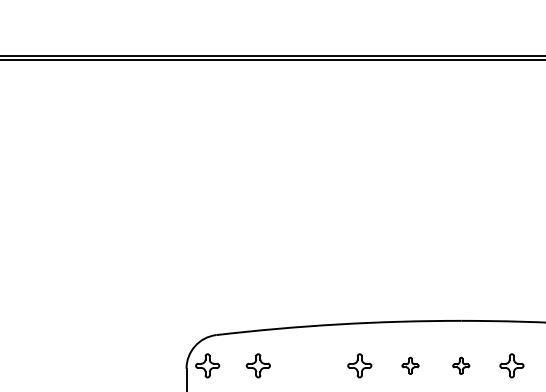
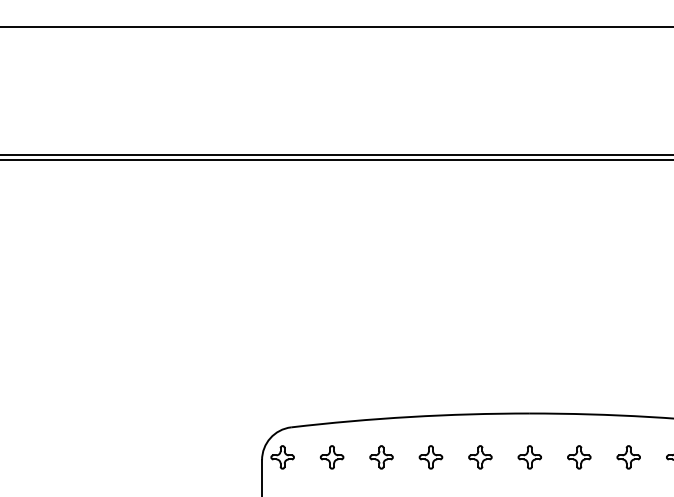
part: (309, 365) -> (381, 457), added
part: (410, 365) -> (480, 457), size x1.43
part: (460, 365) -> (529, 457), size x1.43

